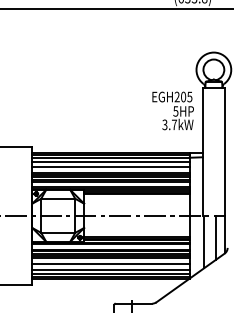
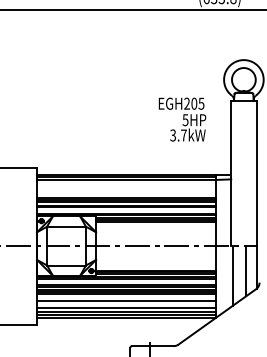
text: (173, 110) -> (182, 119), moved
line: (110, 161) -> (126, 184), removed
line: (110, 167) -> (126, 191), removed

